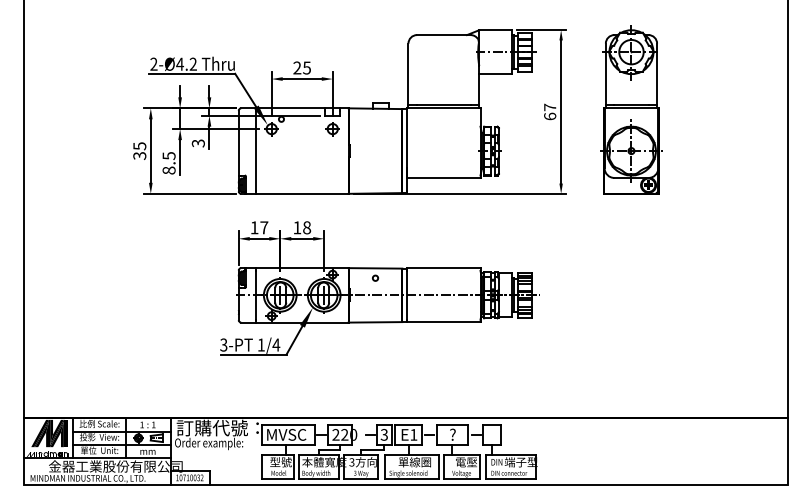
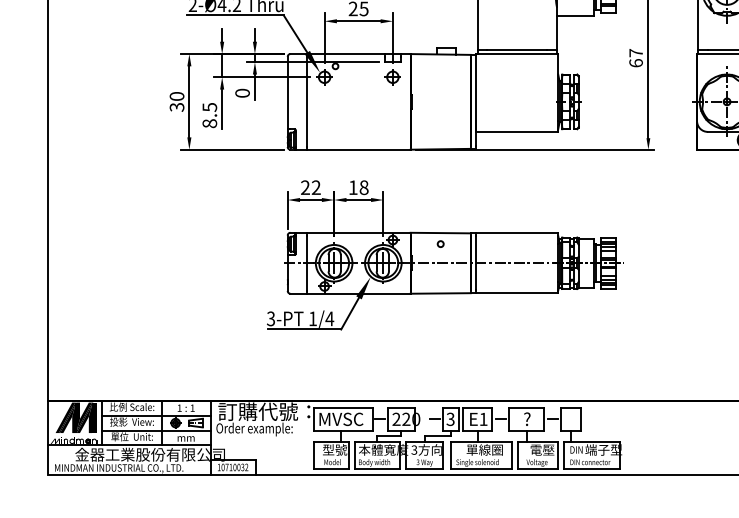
text: (198, 143) -> (242, 93), 3 -> 0
text: (139, 146) -> (176, 96), 35 -> 30
text: (259, 227) -> (310, 187), 17 -> 22

